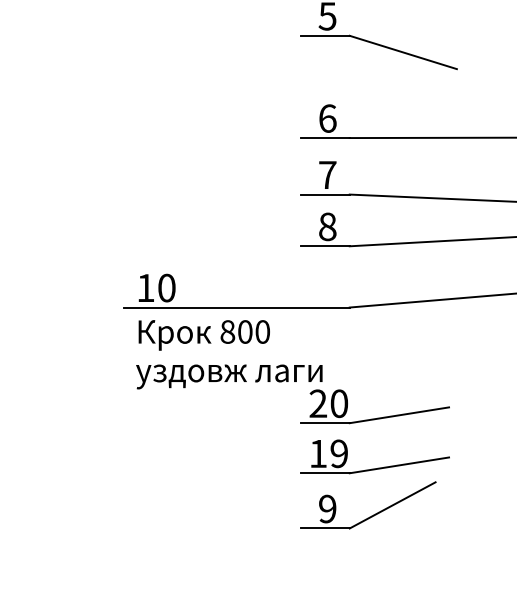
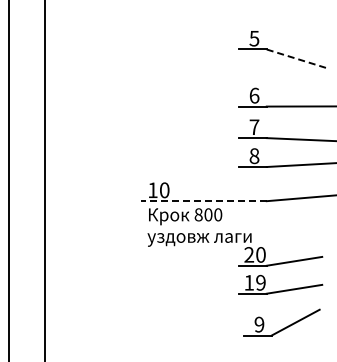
line: (404, 51) -> (297, 58), solid -> dashed
line: (236, 308) -> (203, 201), solid -> dashed
part: (367, 505) -> (281, 322), moved

